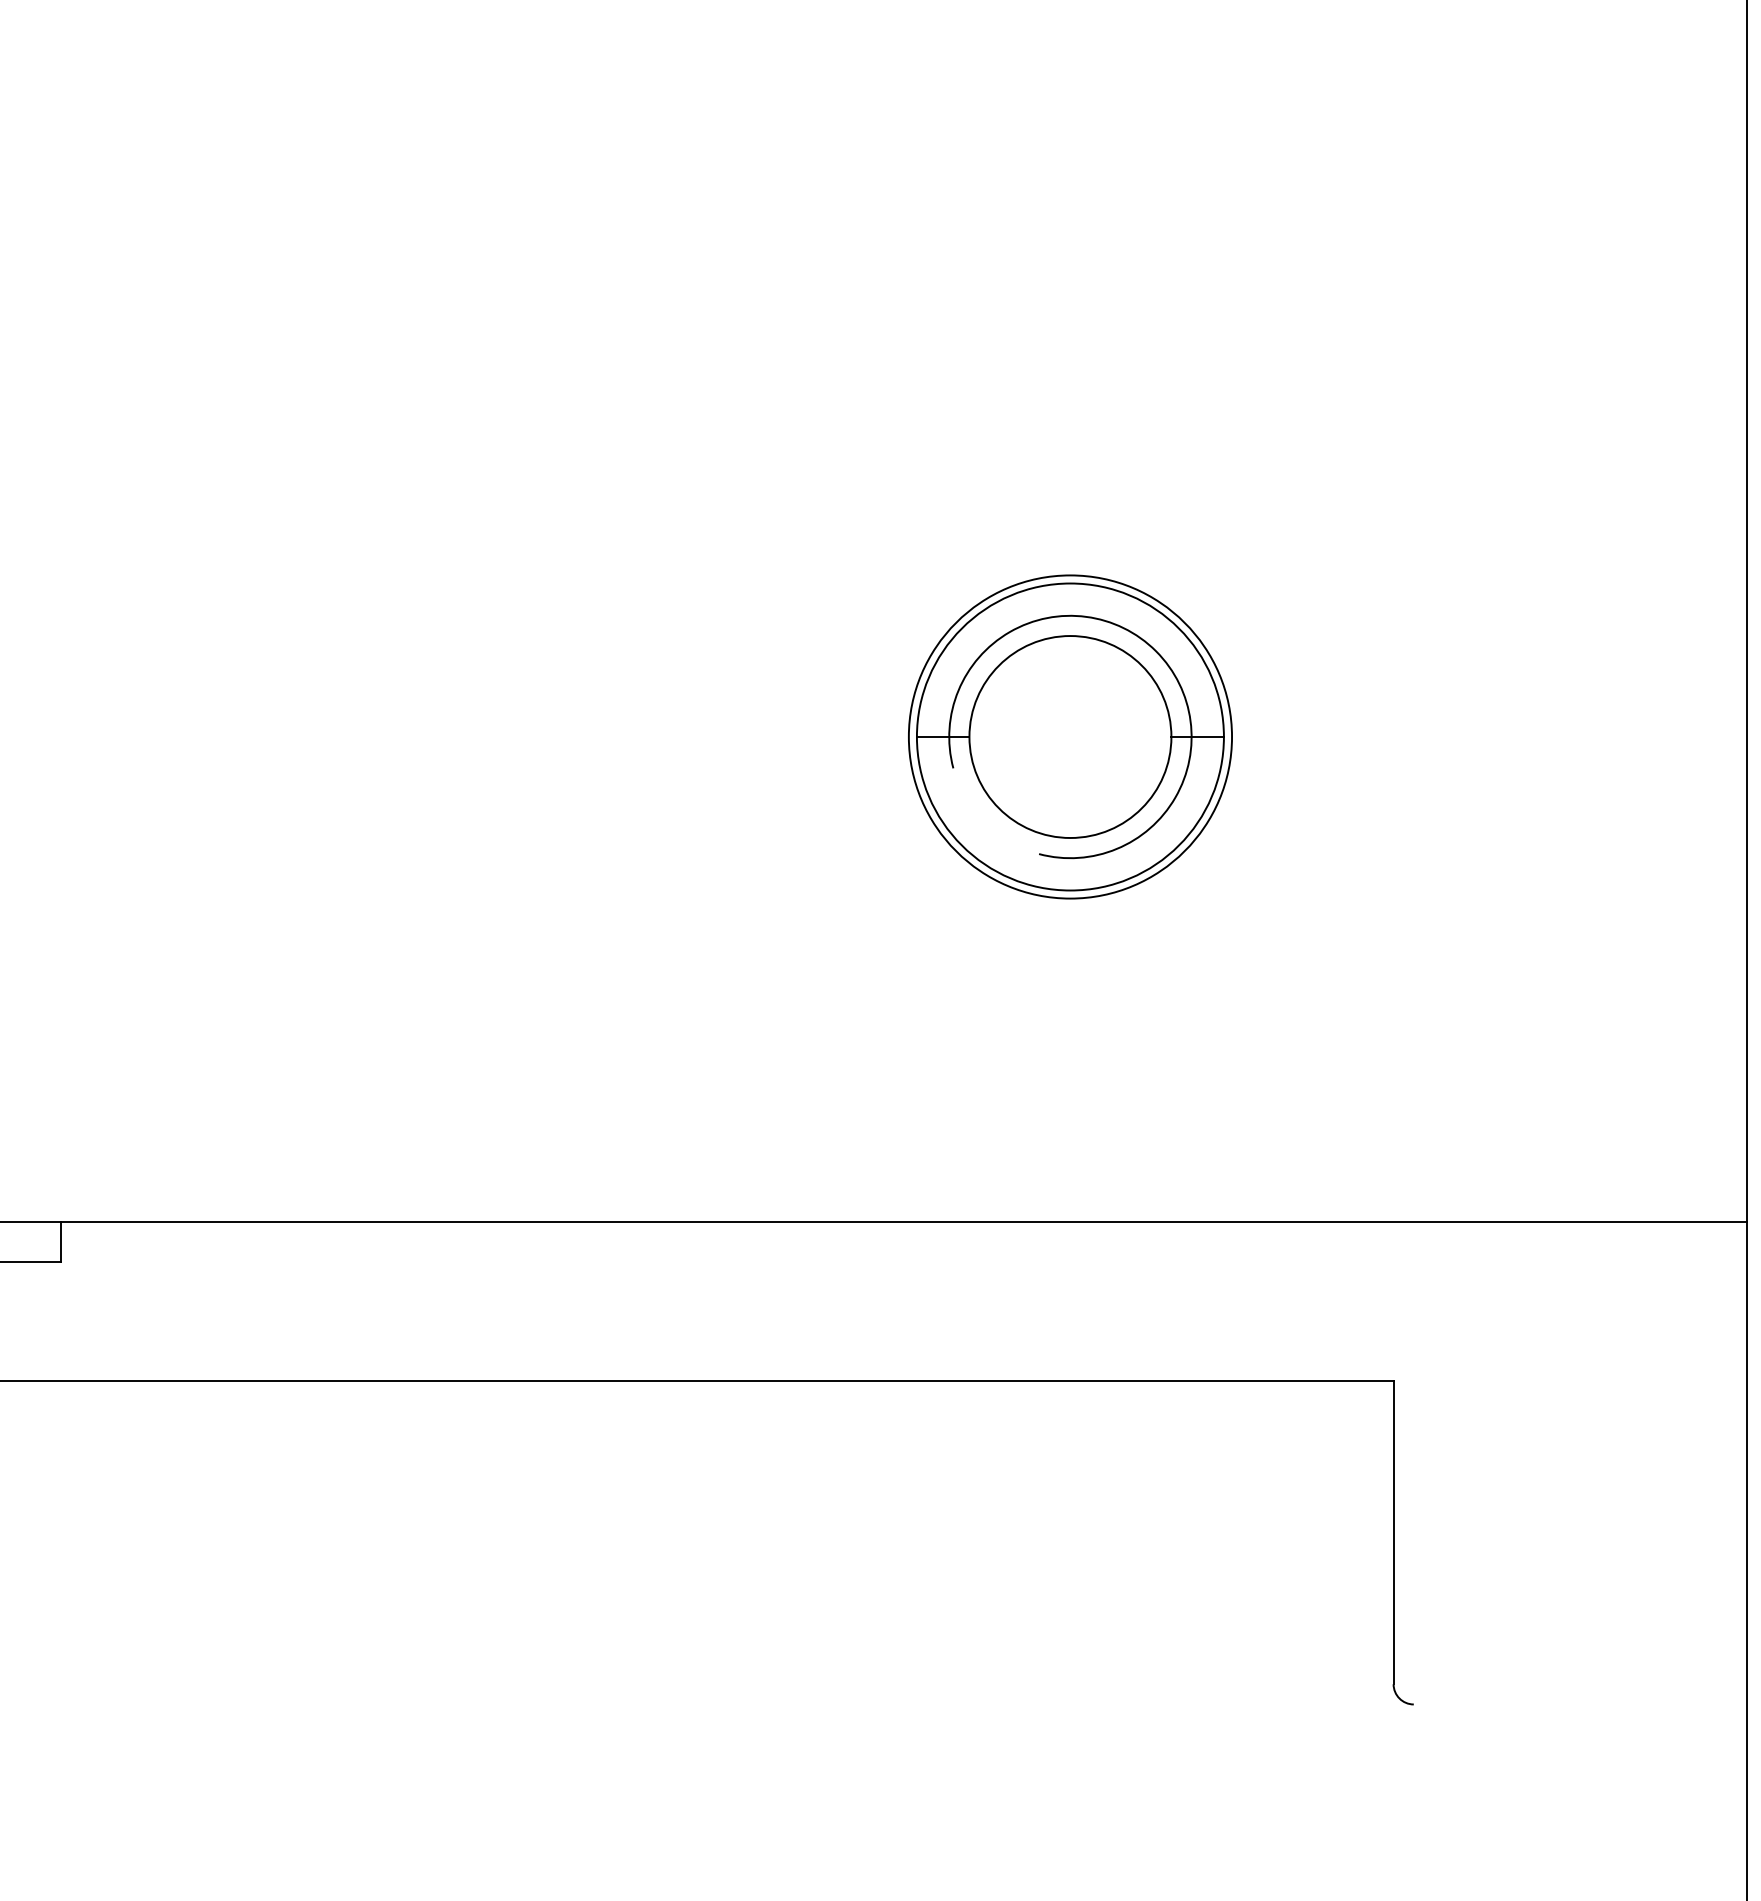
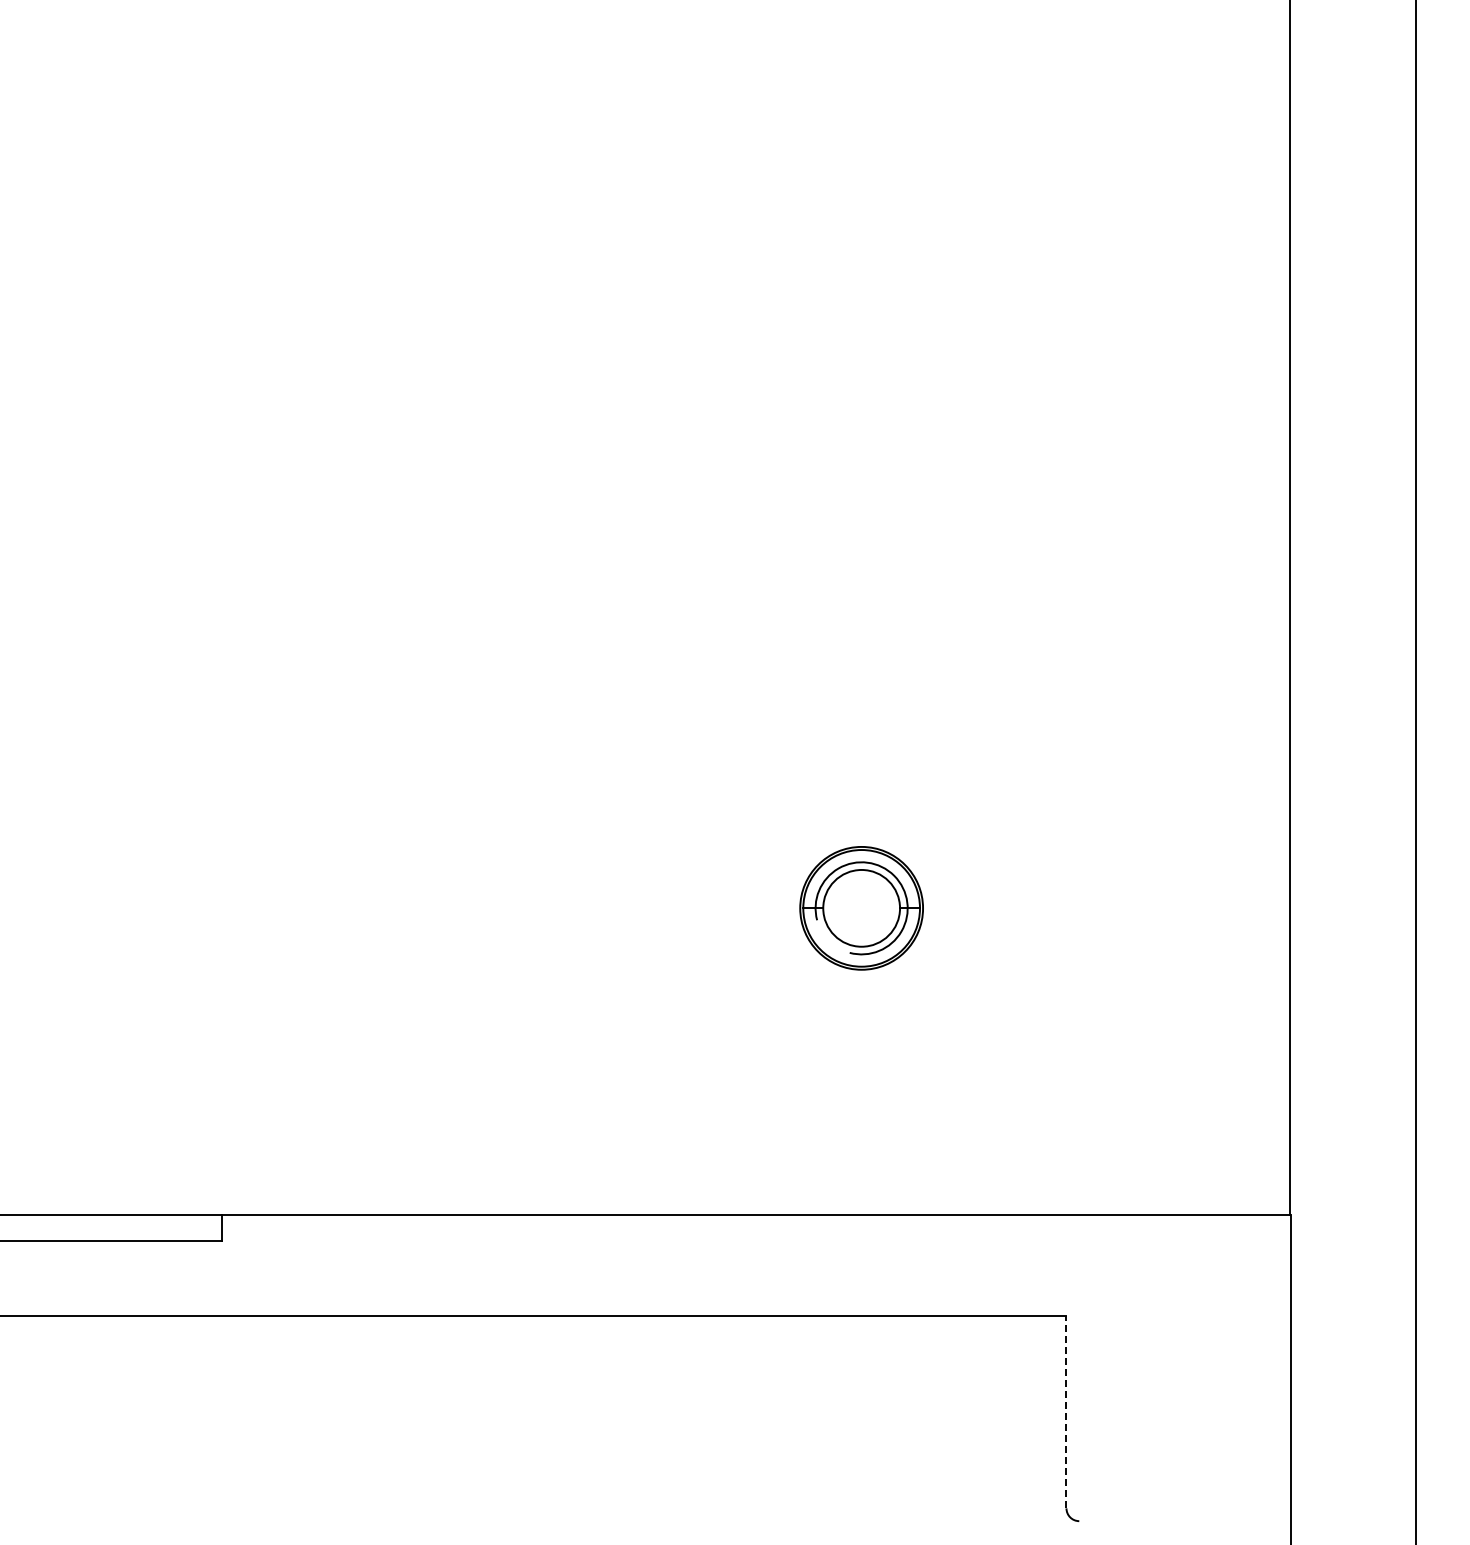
part: (1070, 737) -> (861, 908), size x0.6
line: (1393, 1532) -> (1066, 1412), solid -> dashed

